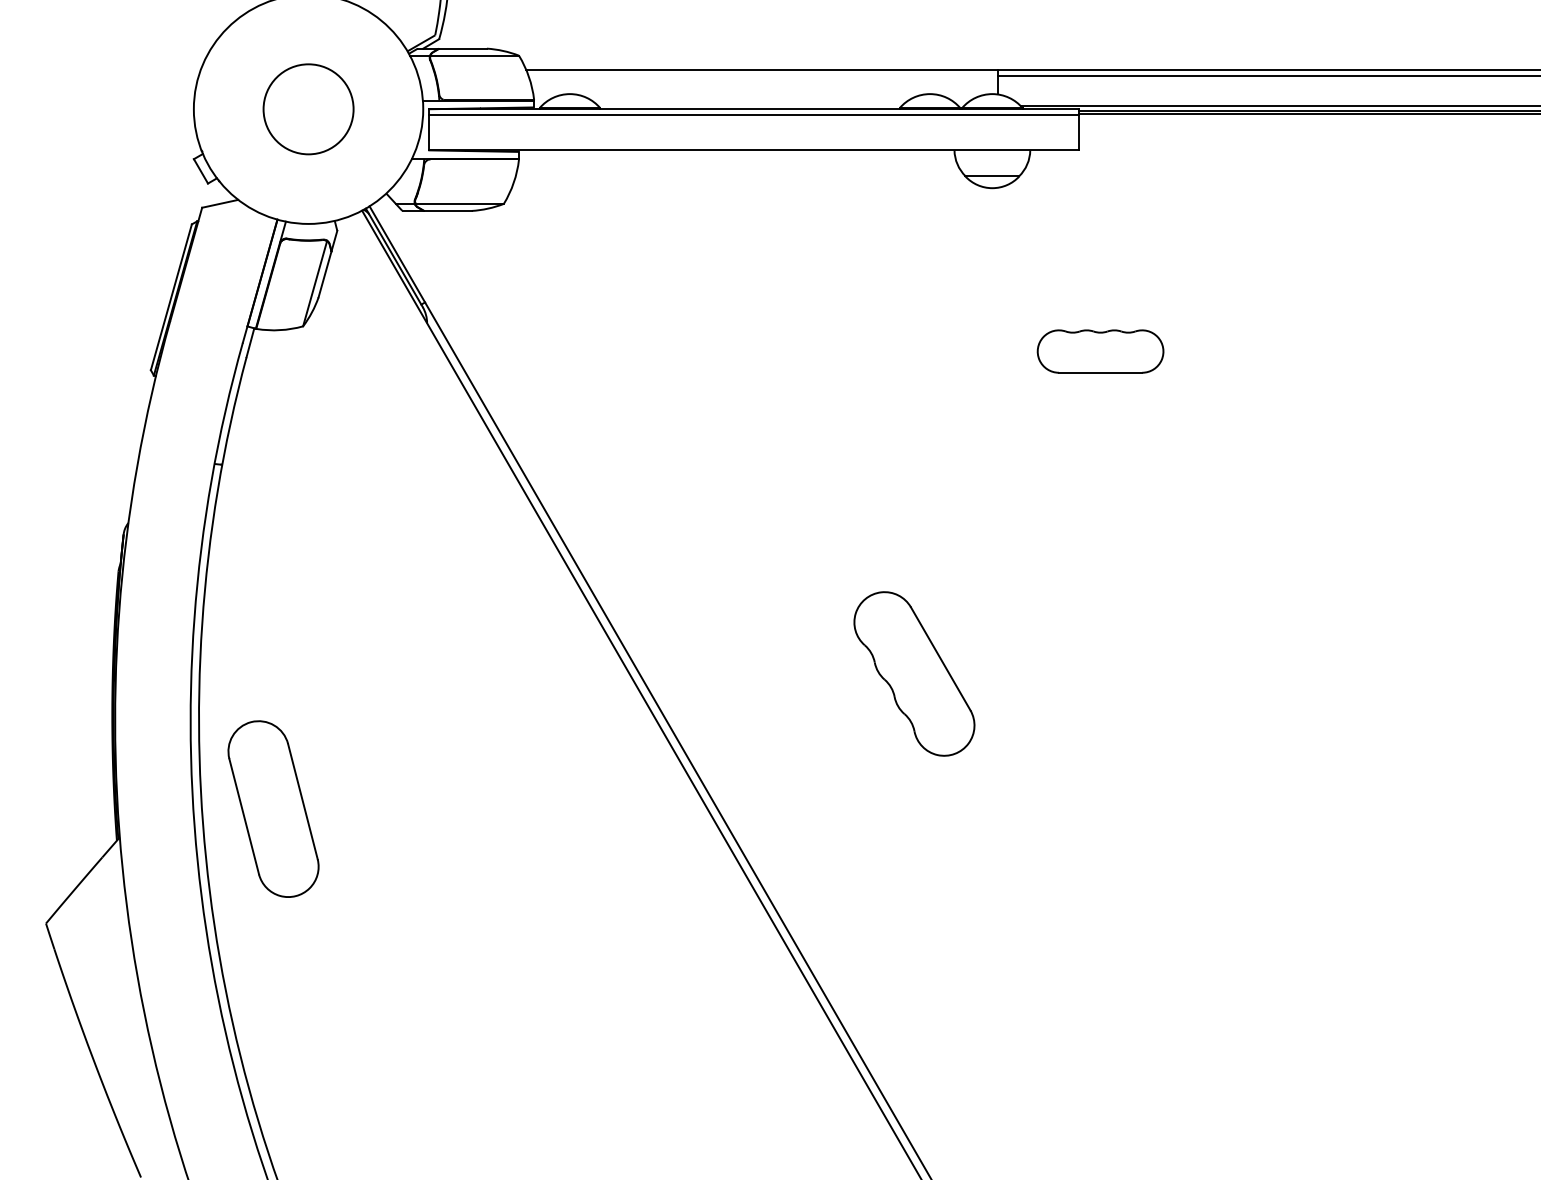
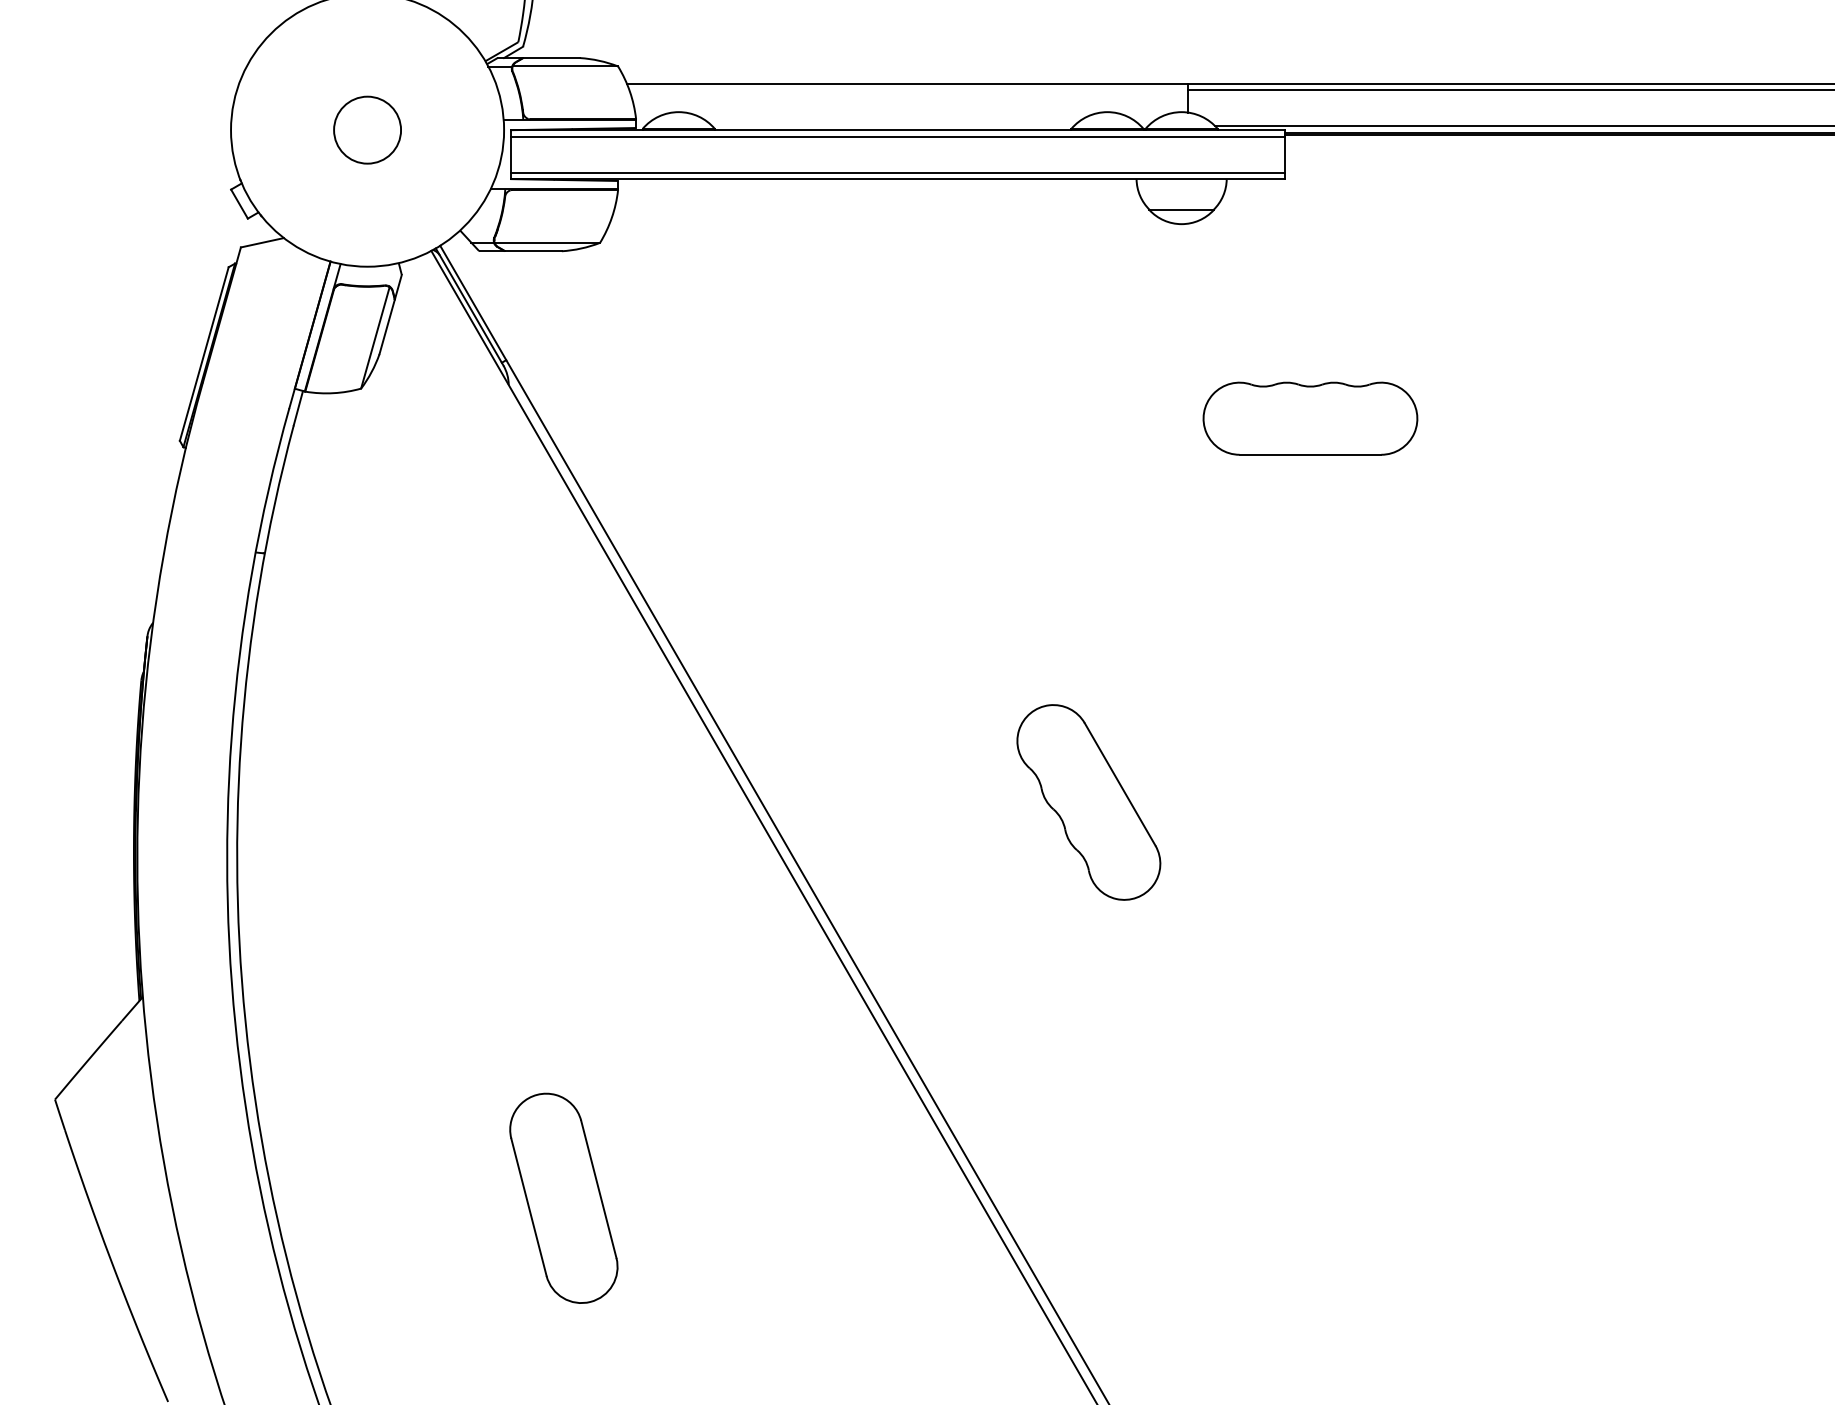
circle: (308, 108) -> (367, 129), size x0.62
line: (753, 144) -> (897, 172), added
part: (1100, 351) -> (1310, 418), size x1.43
part: (273, 808) -> (563, 1197), moved

